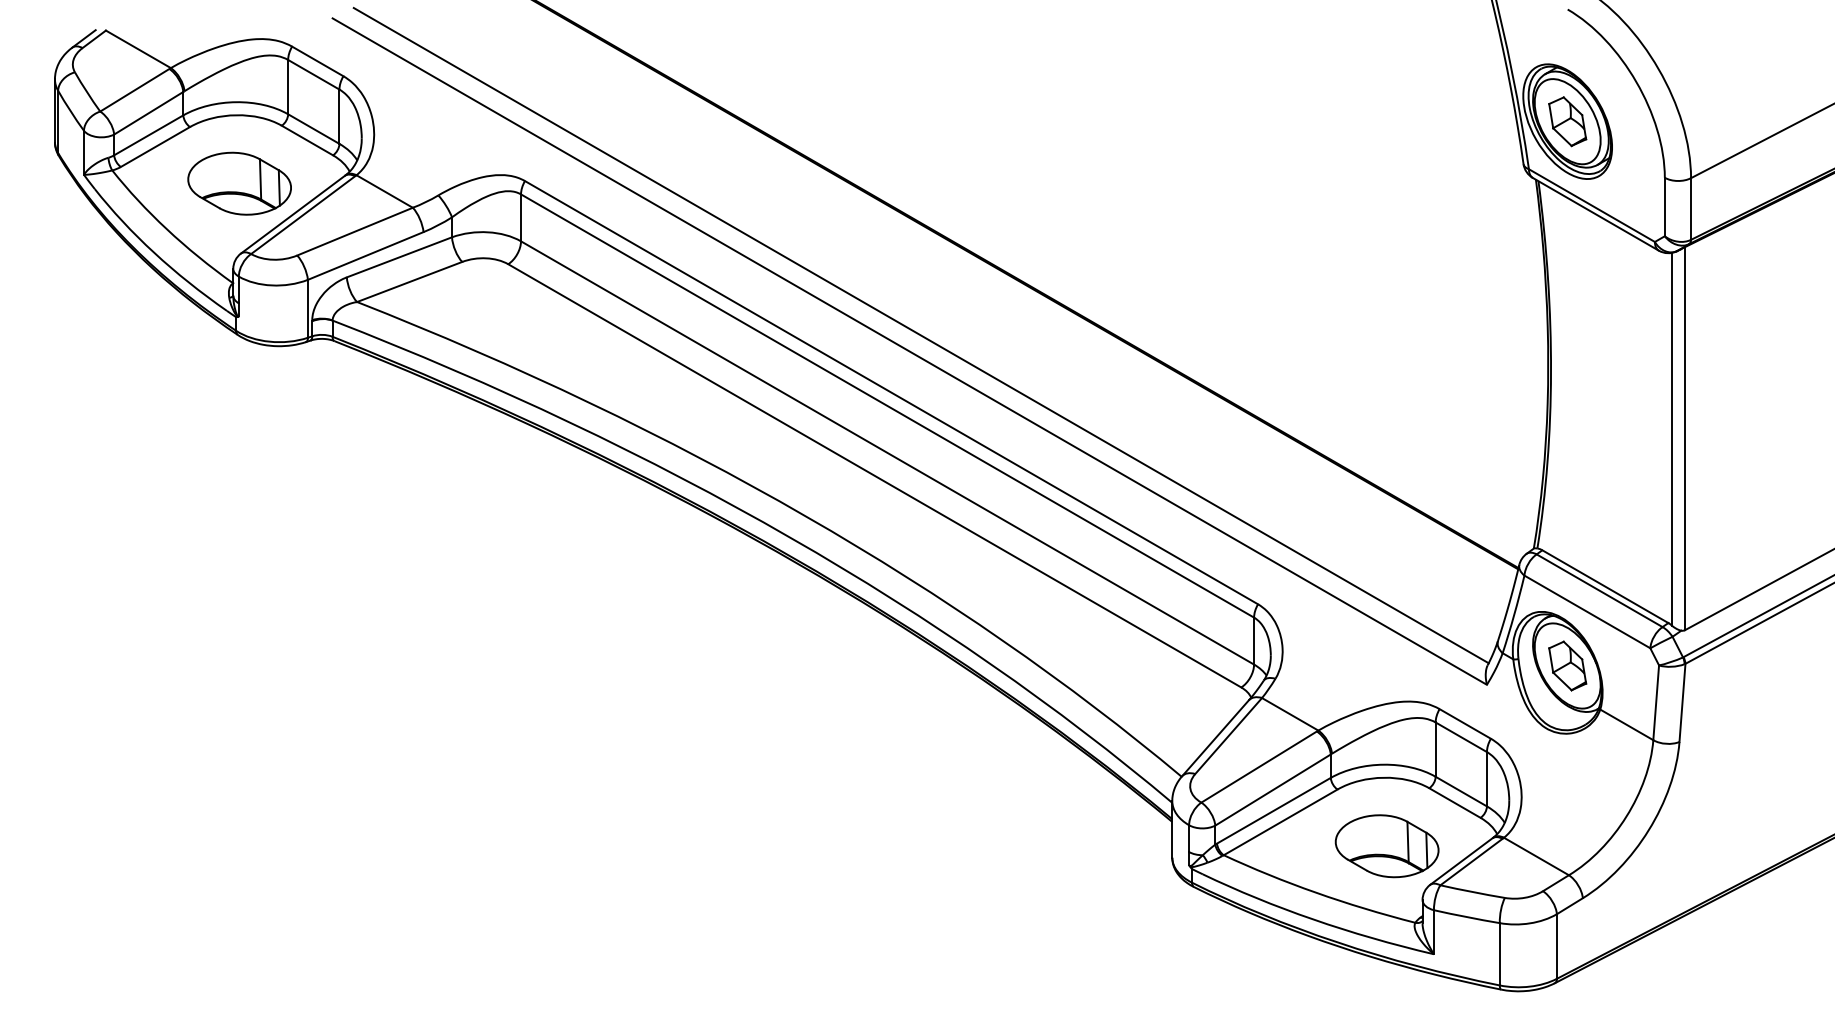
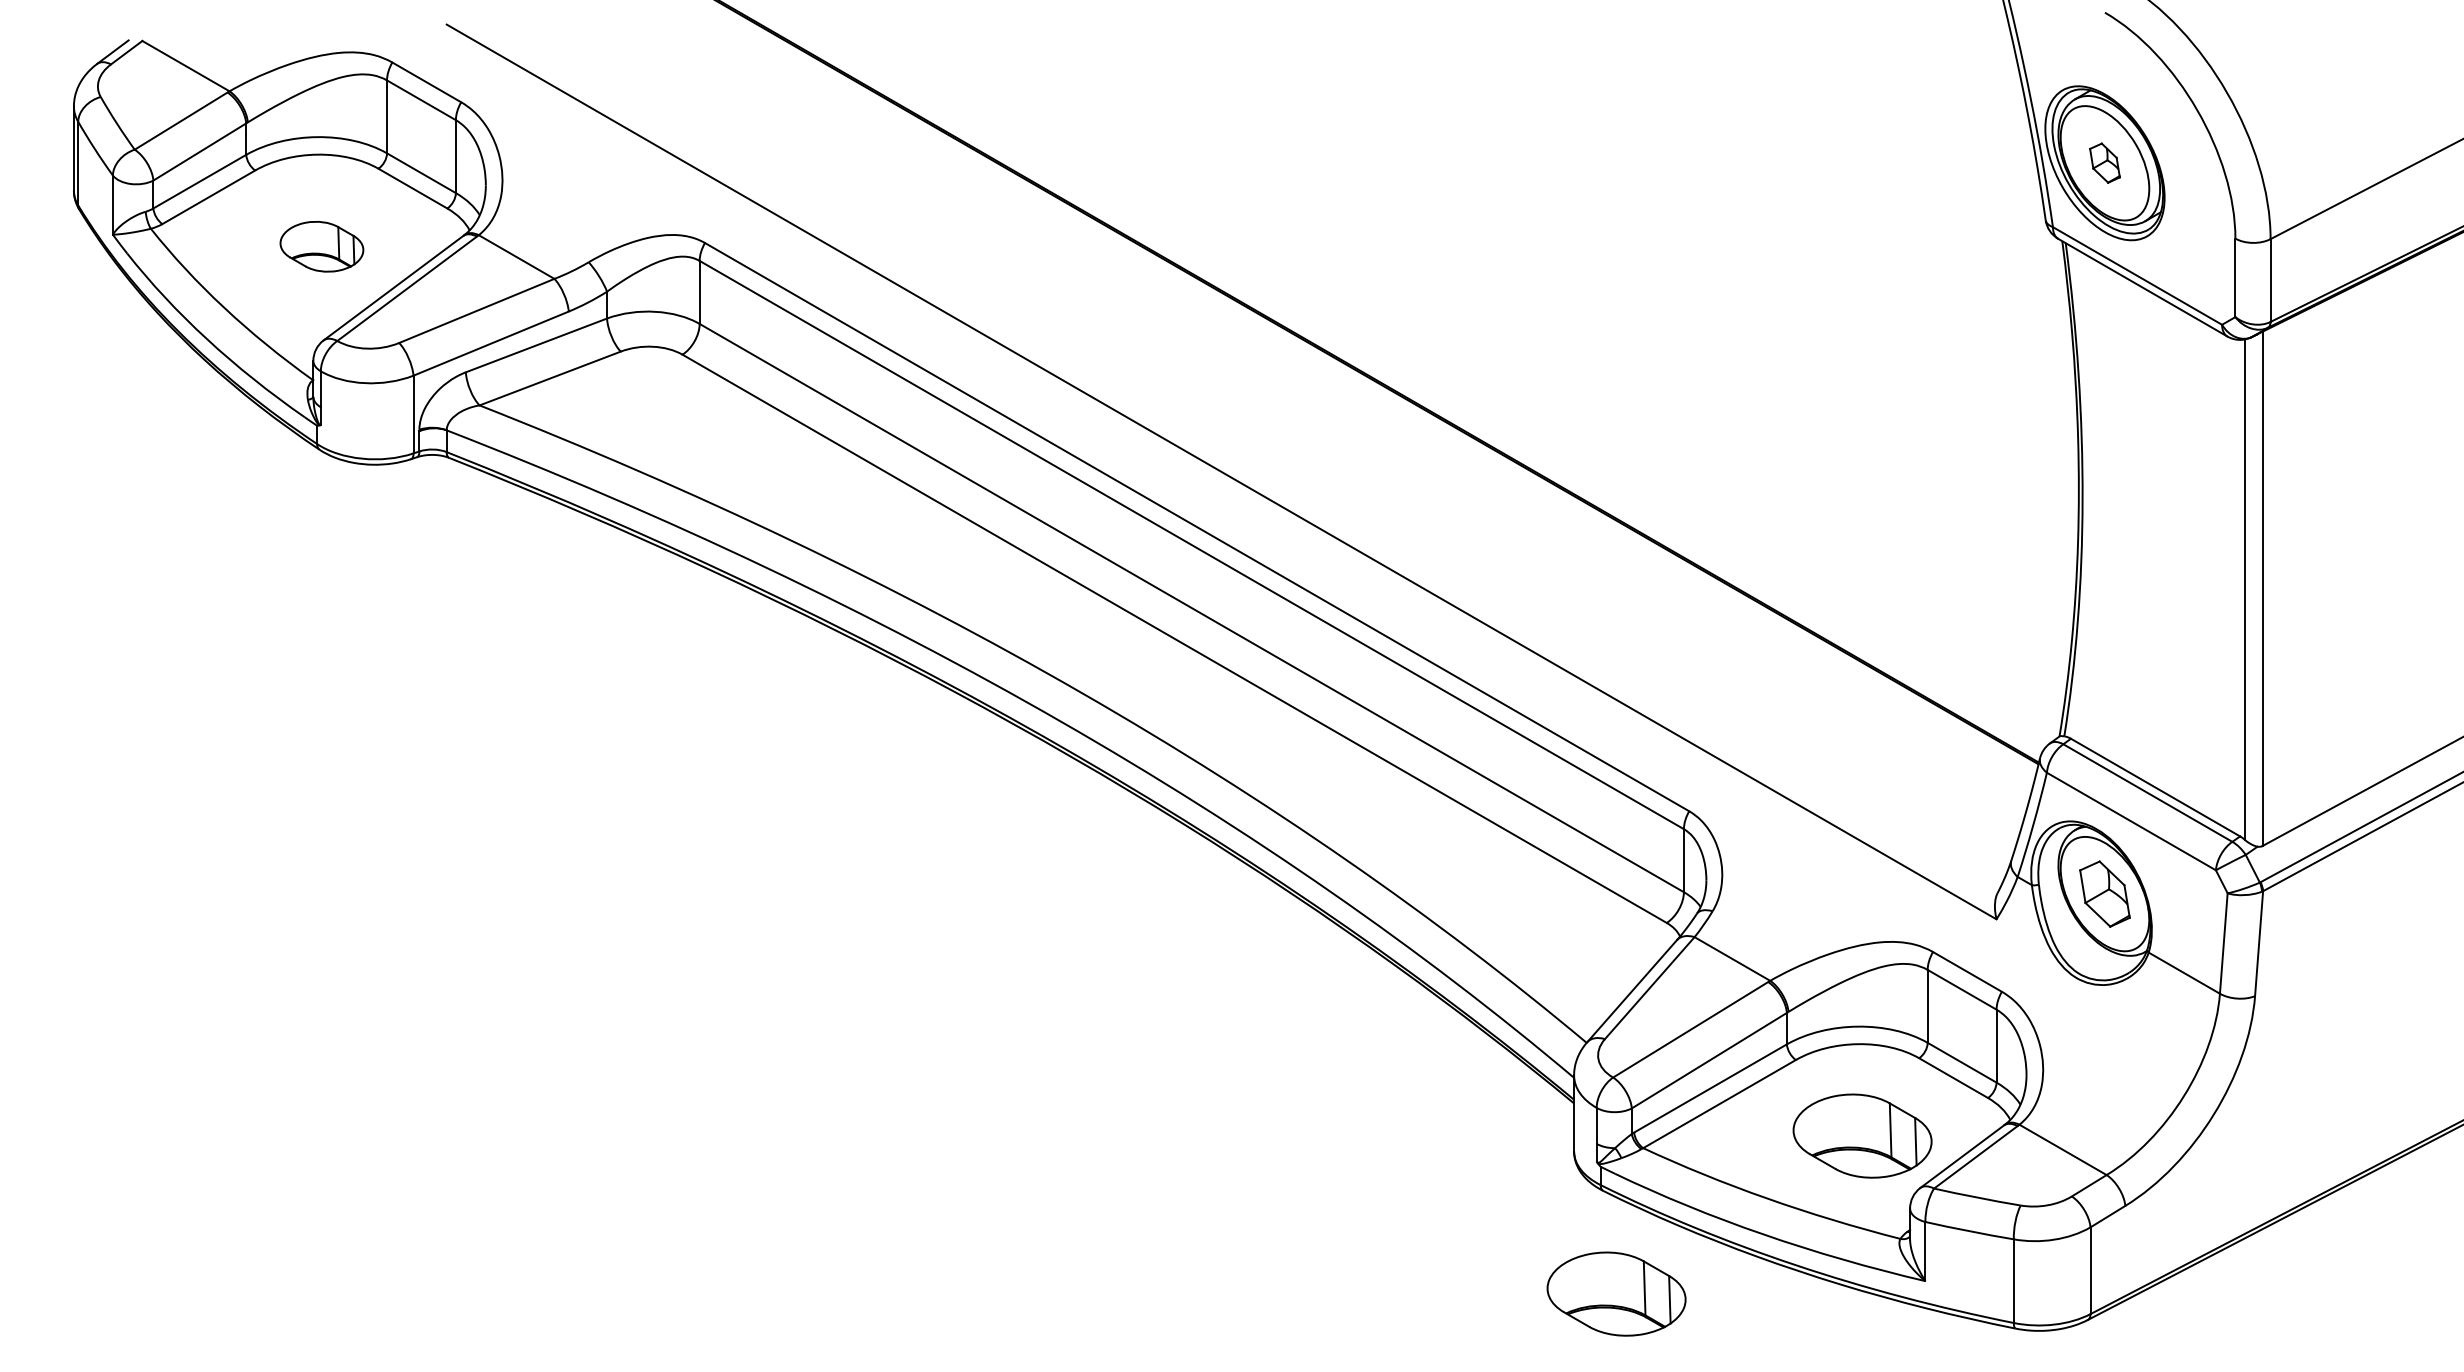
part: (1567, 121) -> (2104, 162), size x0.6
part: (239, 183) -> (321, 246), size x0.6
line: (920, 335) -> (1236, 450), removed
part: (1203, 963) -> (1616, 1293), added

